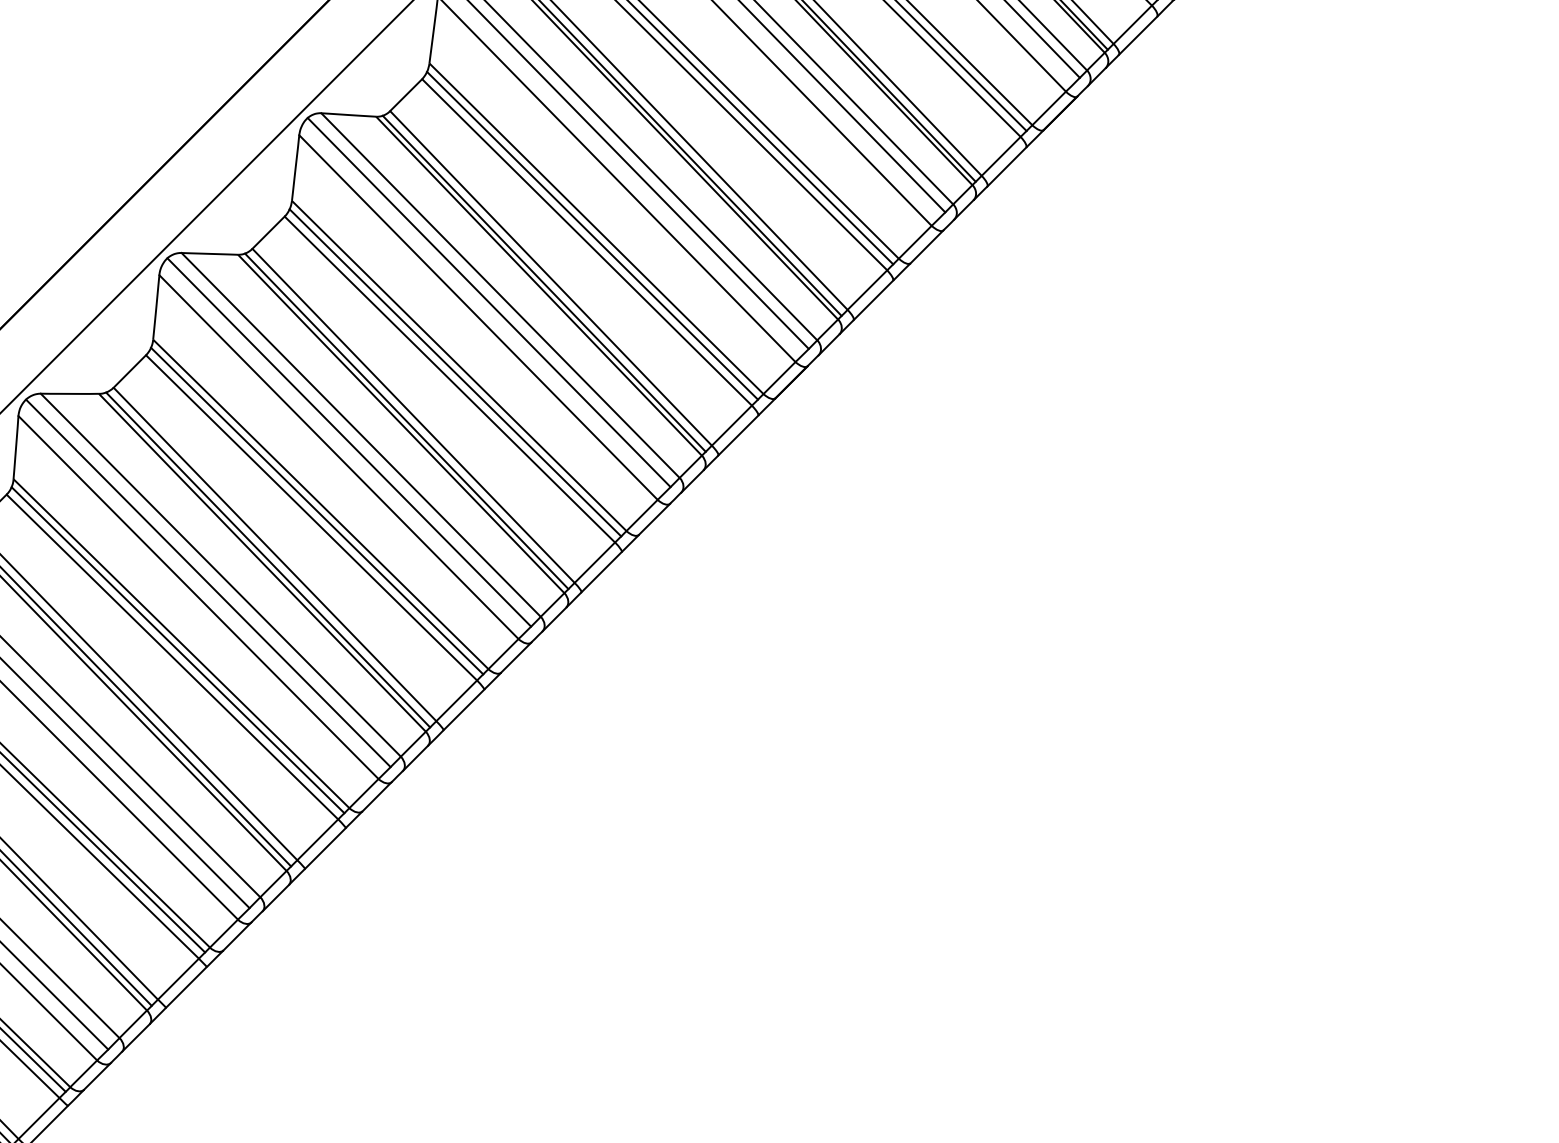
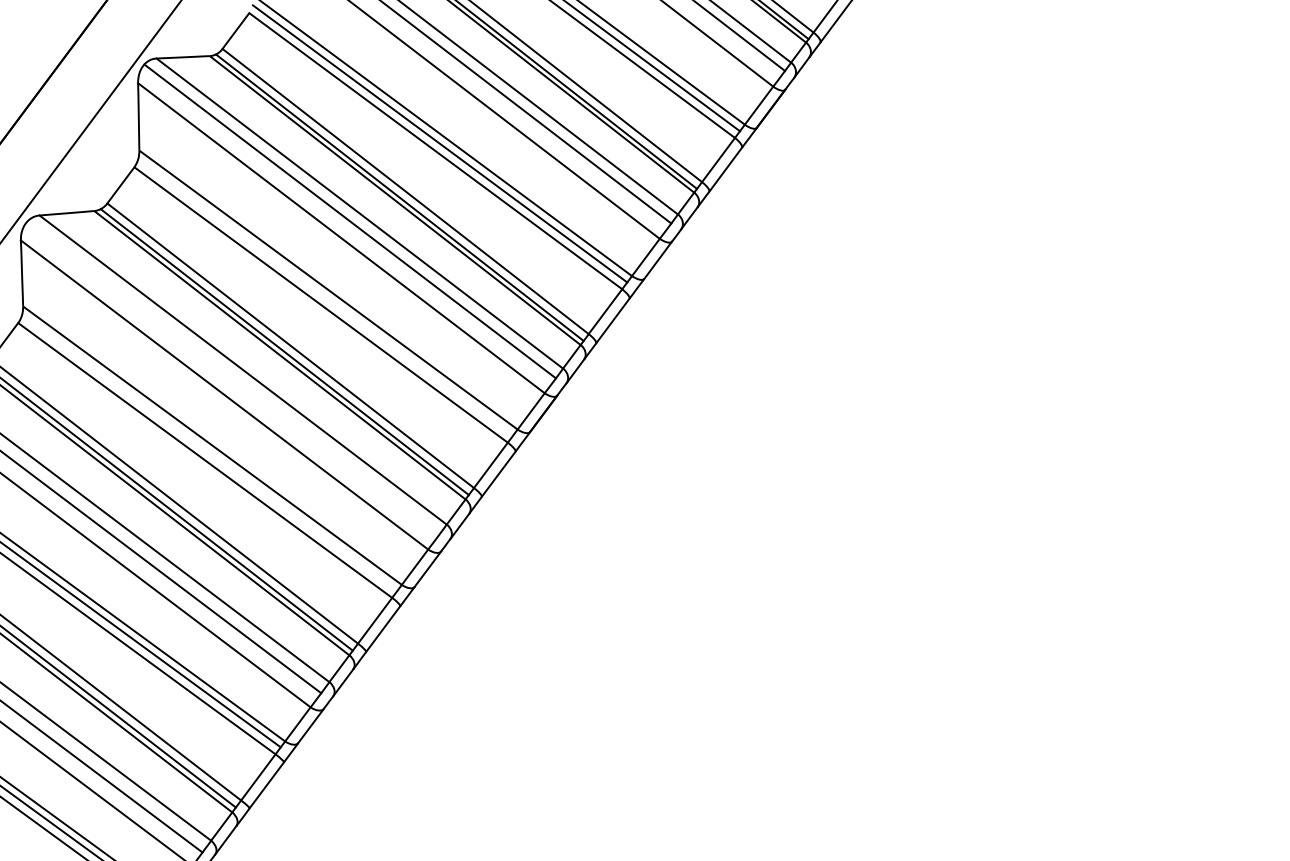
line: (592, 235) -> (325, 297), removed
line: (488, 302) -> (232, 378), removed
line: (455, 372) -> (209, 452), removed

